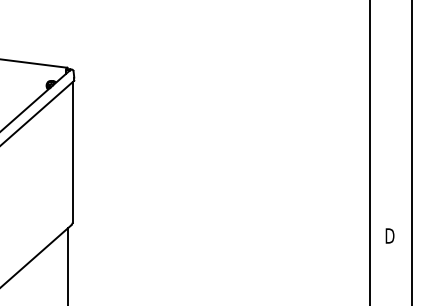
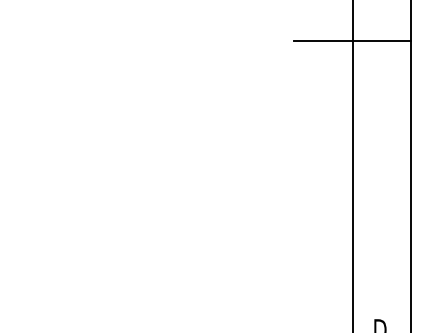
line: (370, 29) -> (352, 40), added

